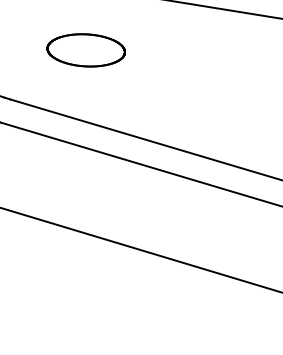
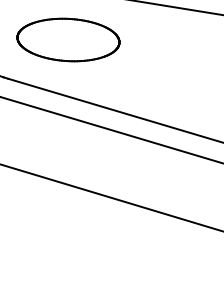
part: (85, 50) -> (67, 40), size x1.67

